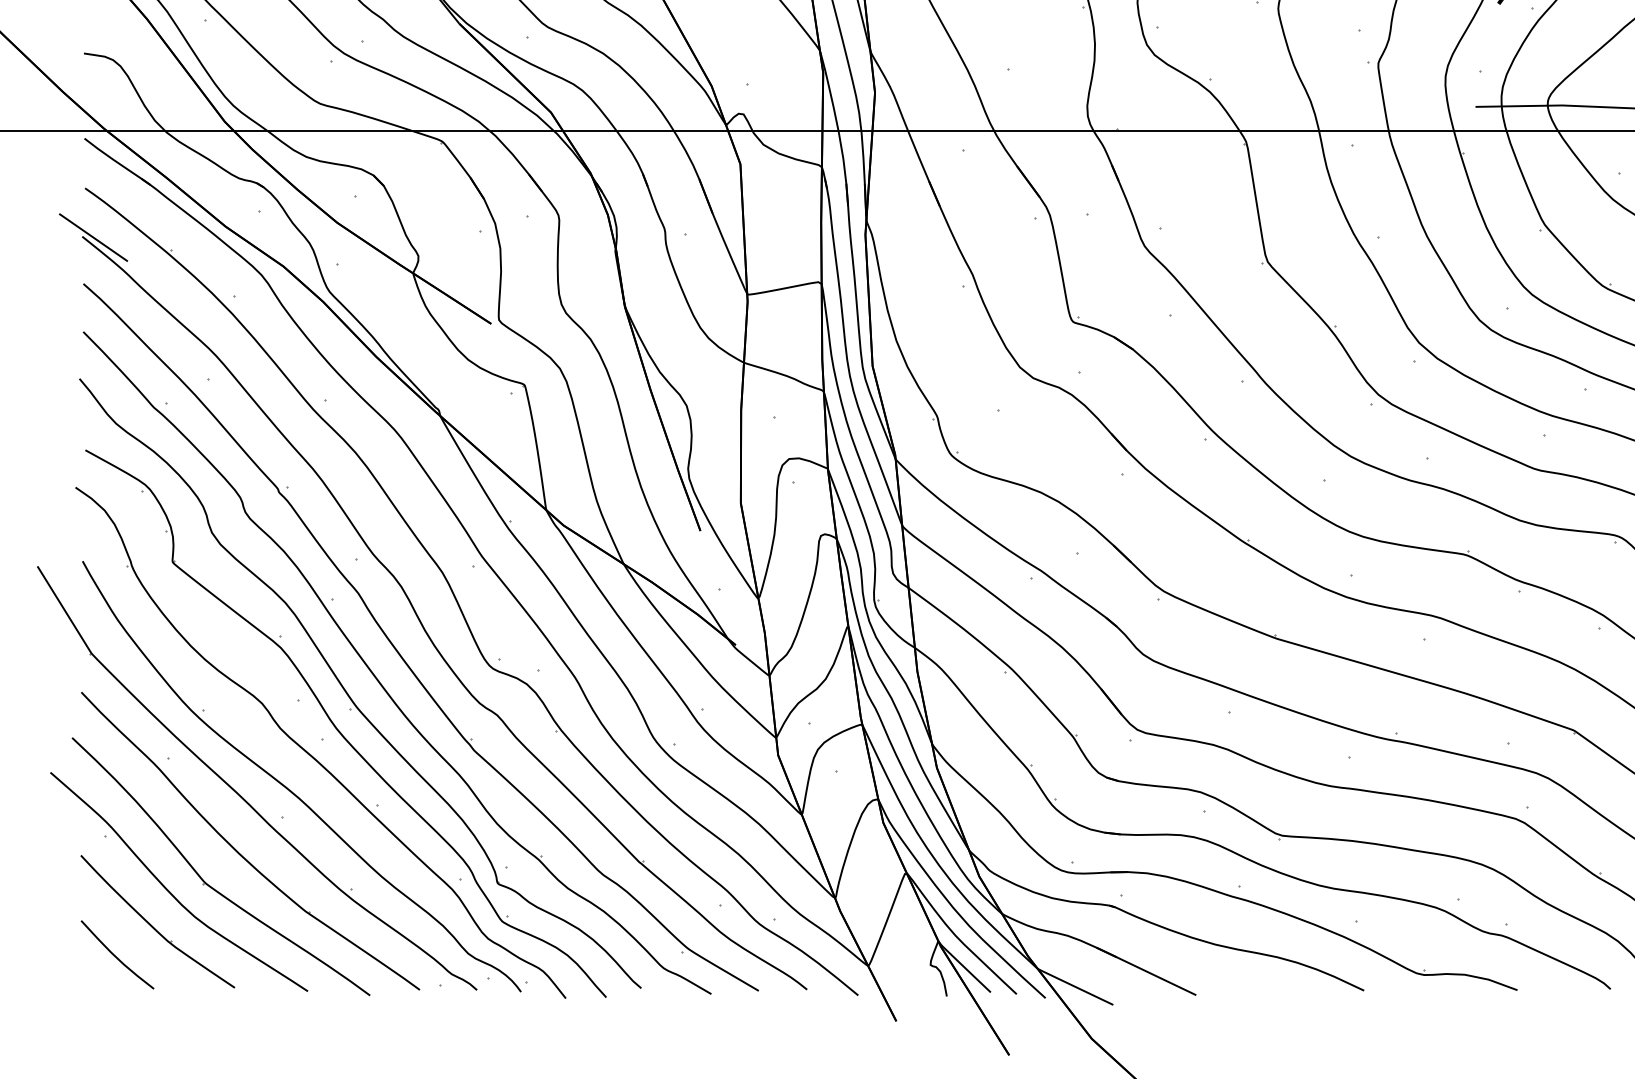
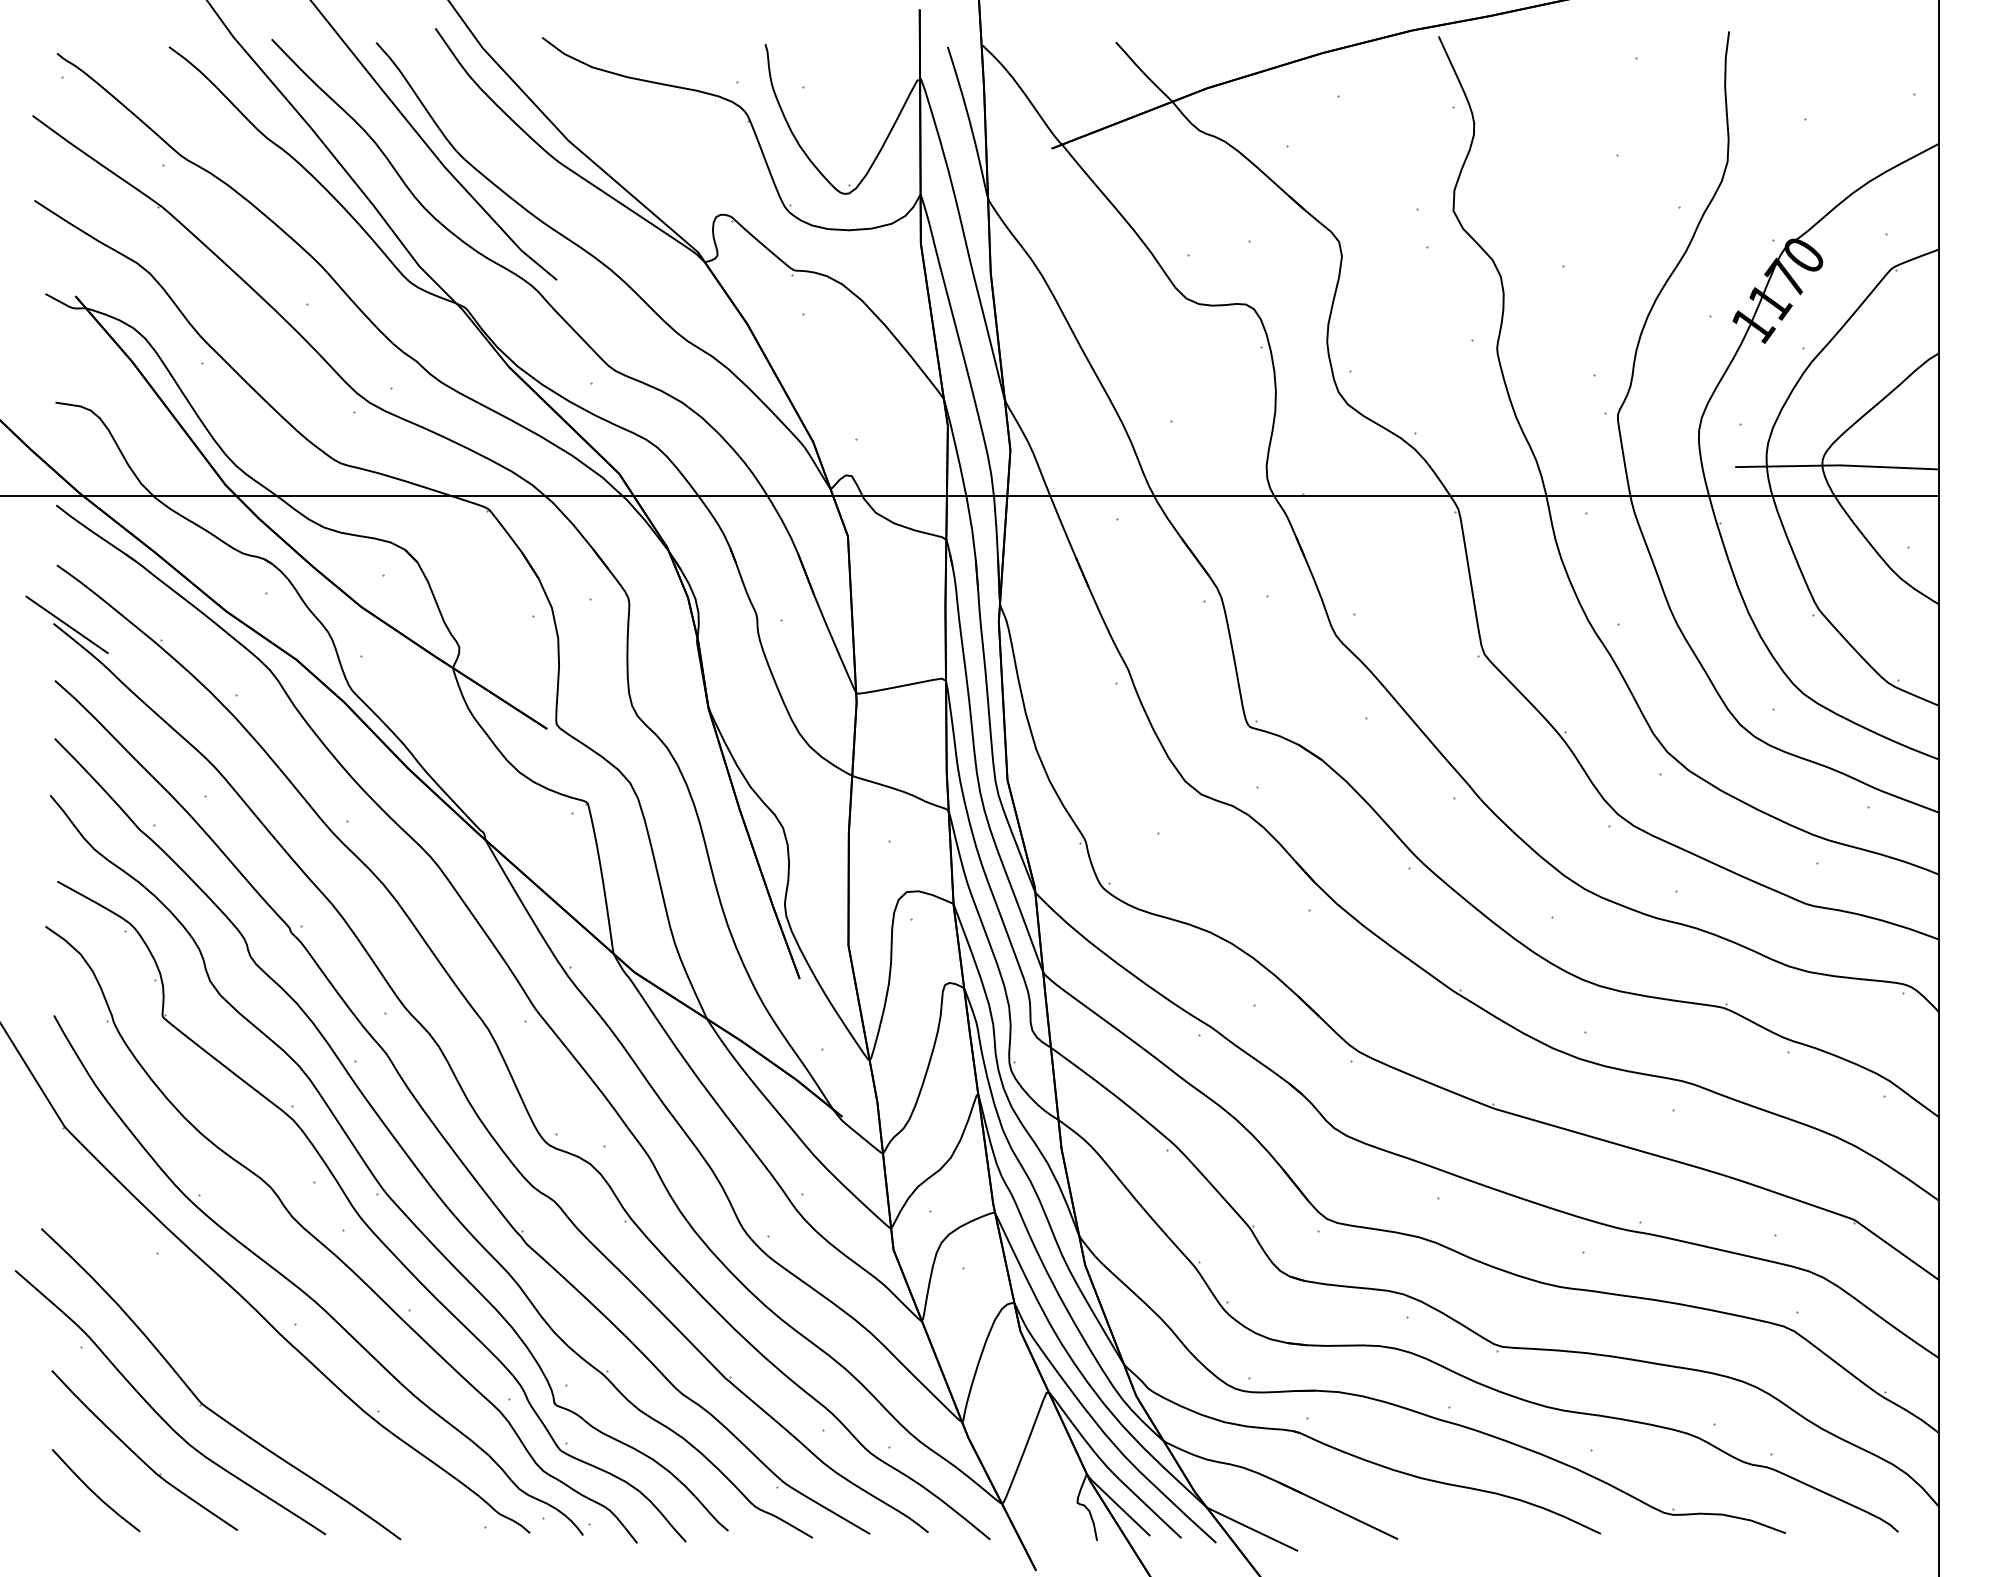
part: (238, 852) -> (242, 1366), removed

